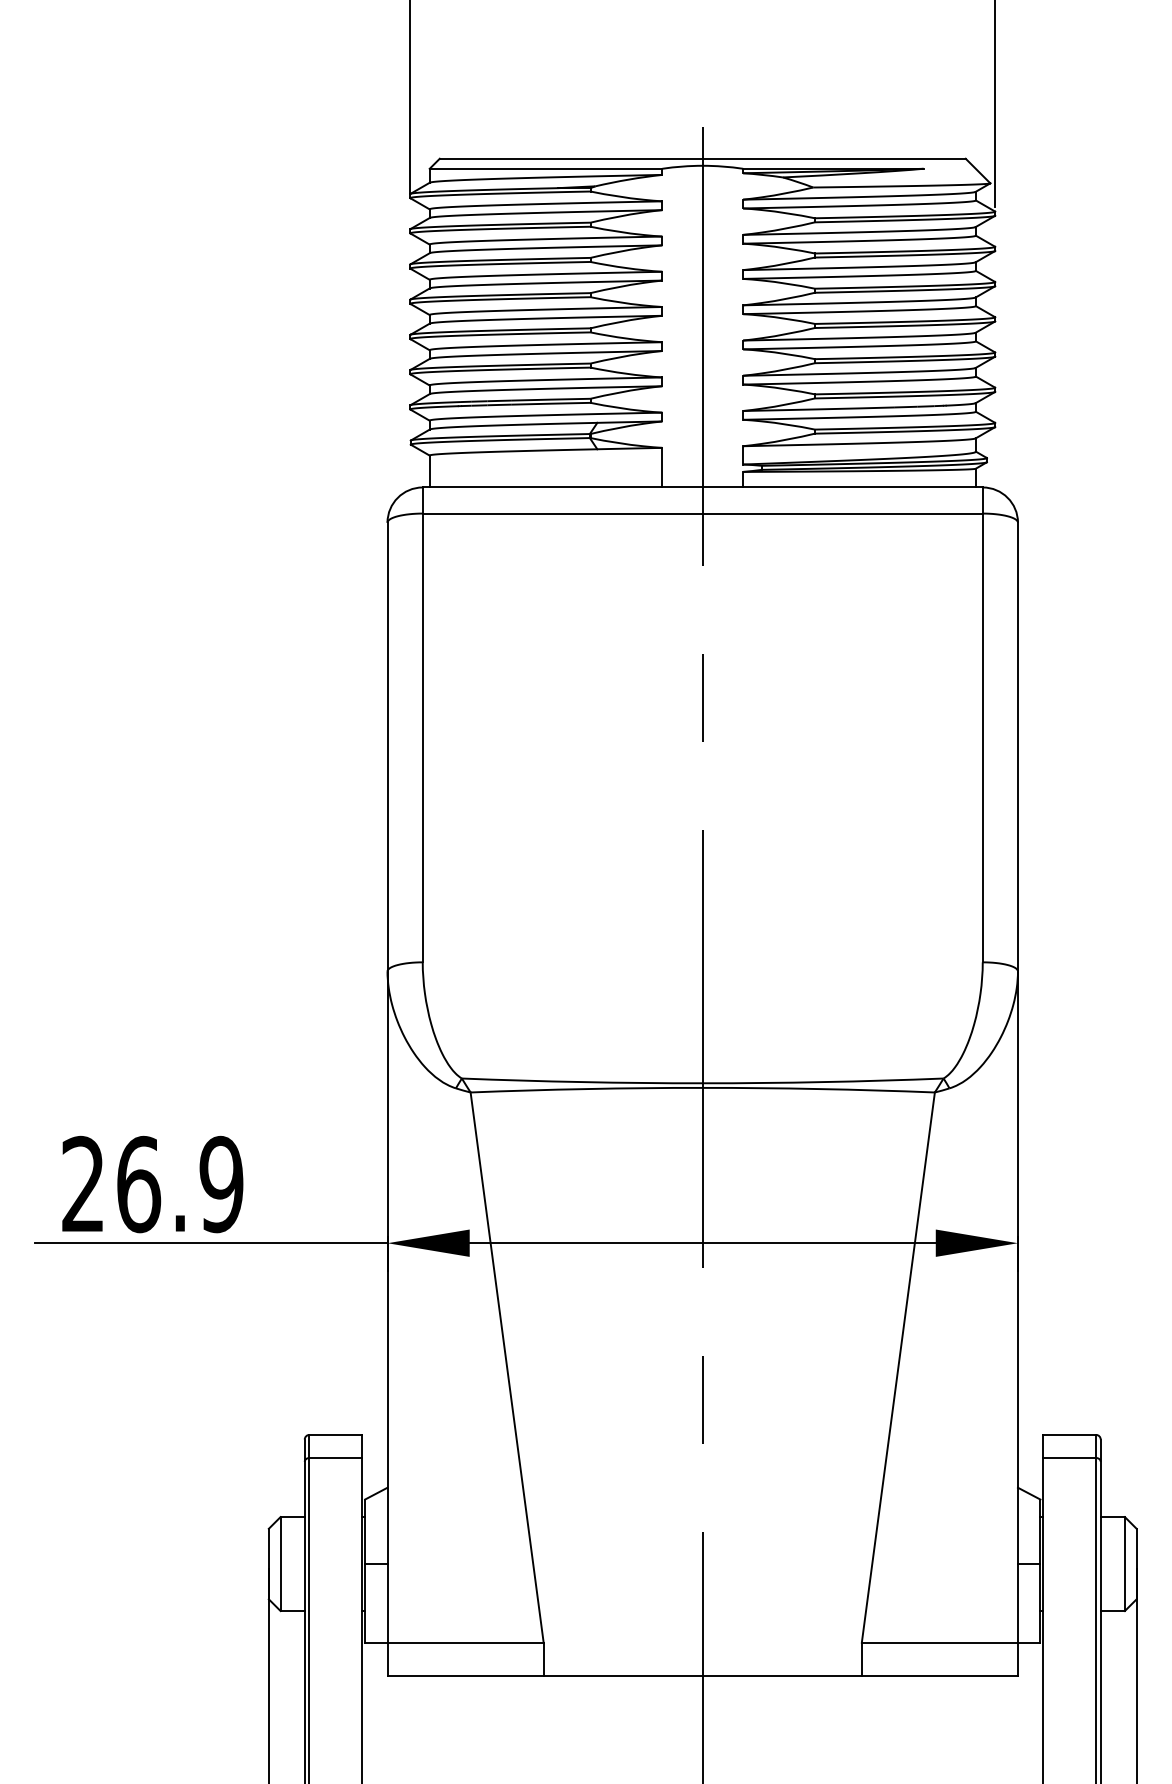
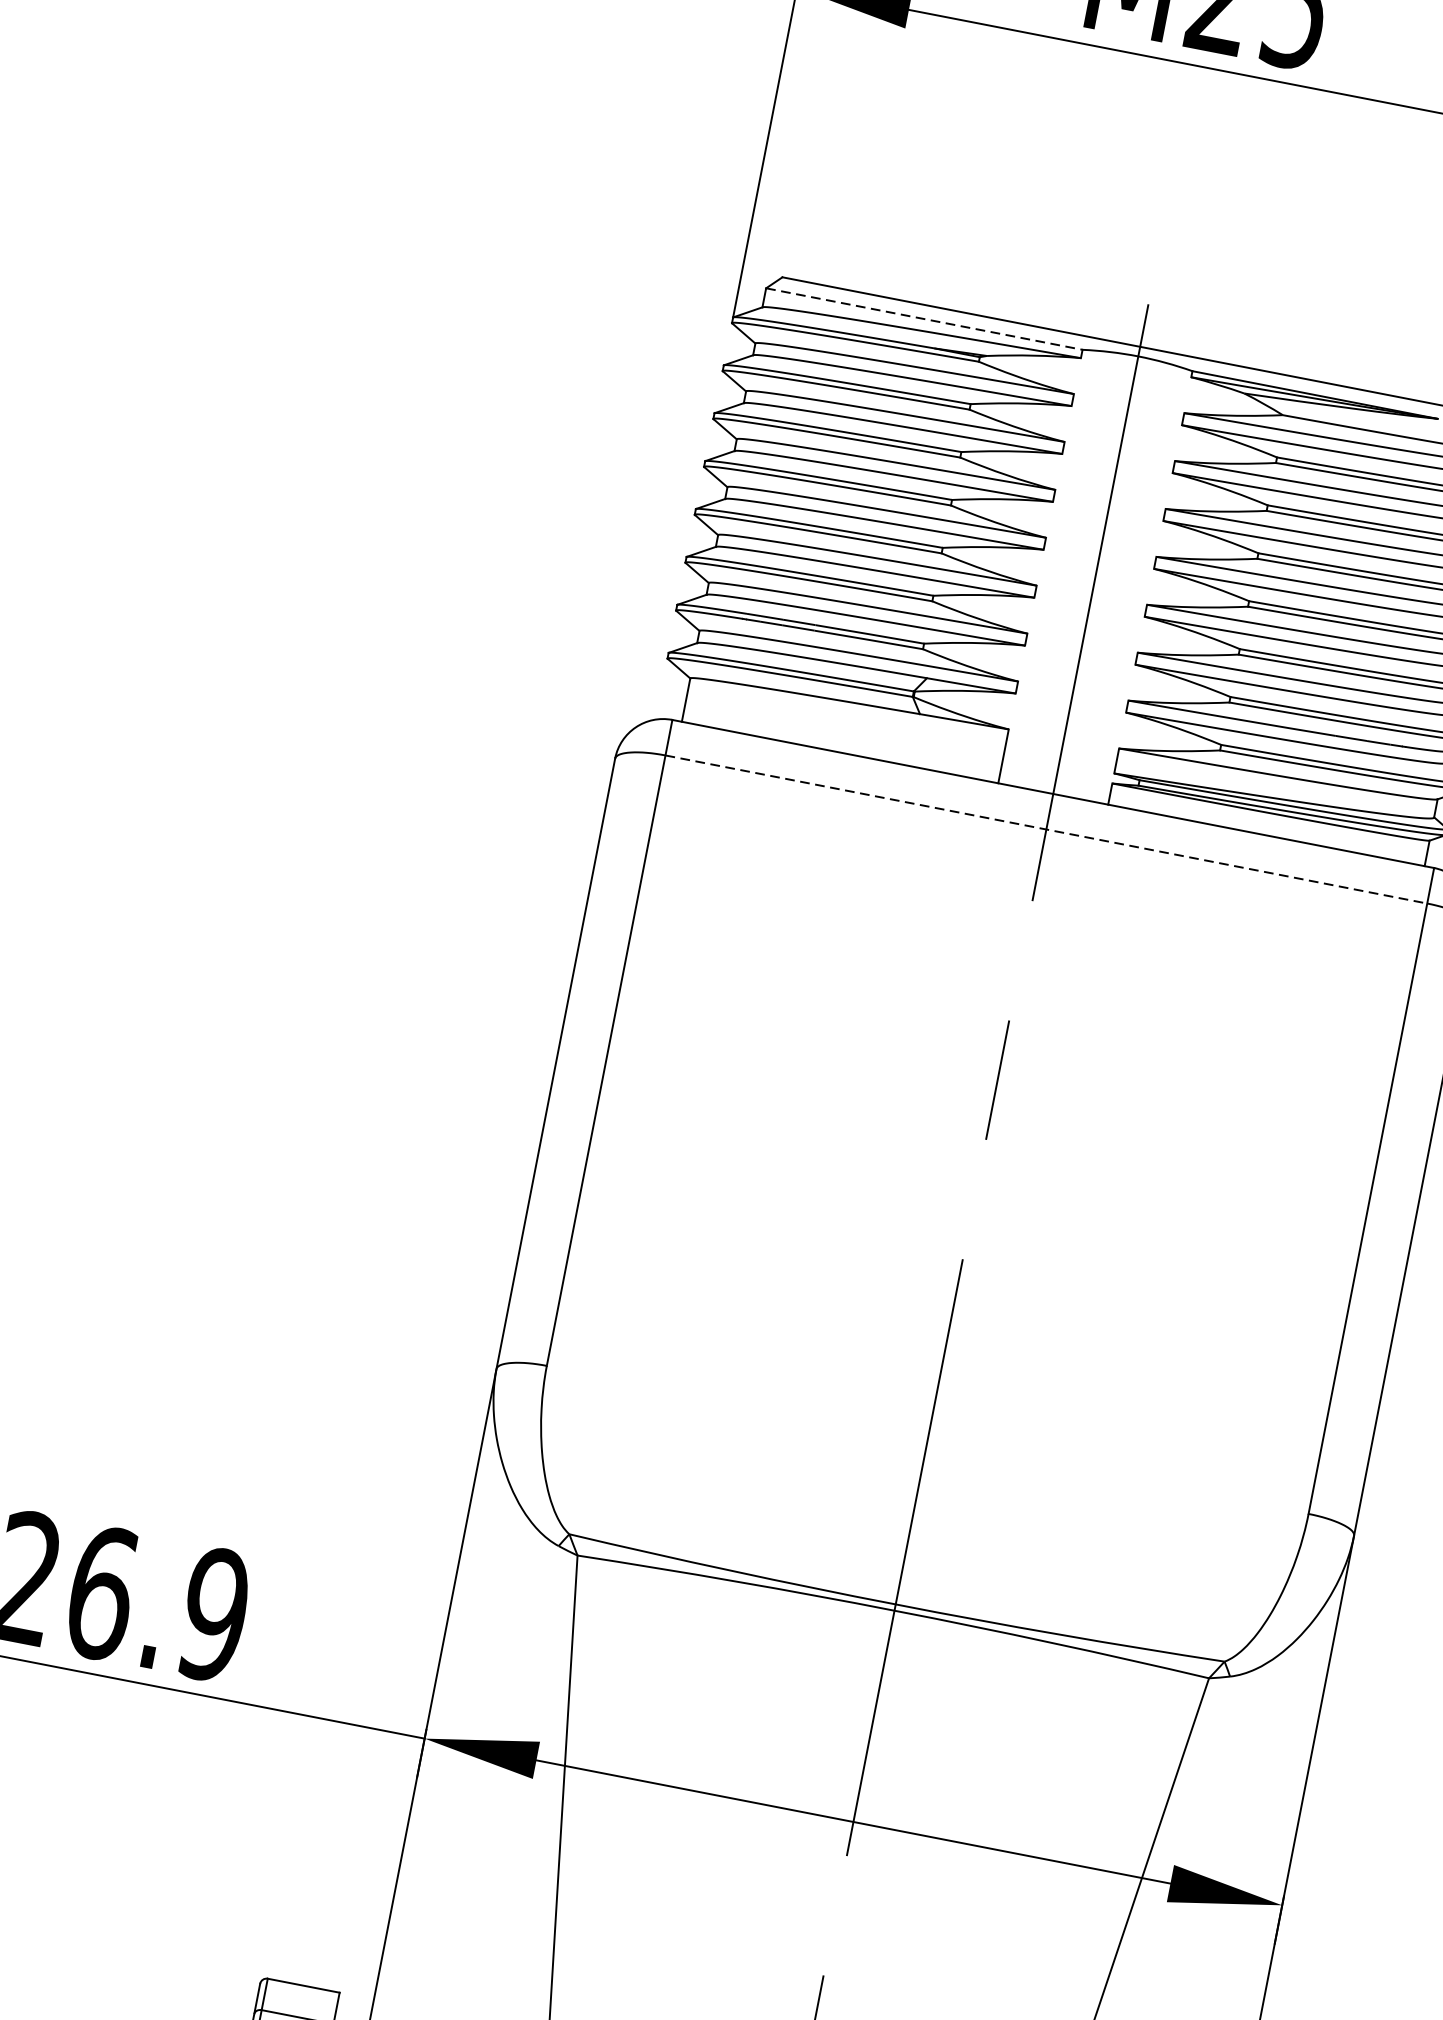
line: (546, 168) -> (925, 318), solid -> dashed
line: (703, 513) -> (1047, 829), solid -> dashed

